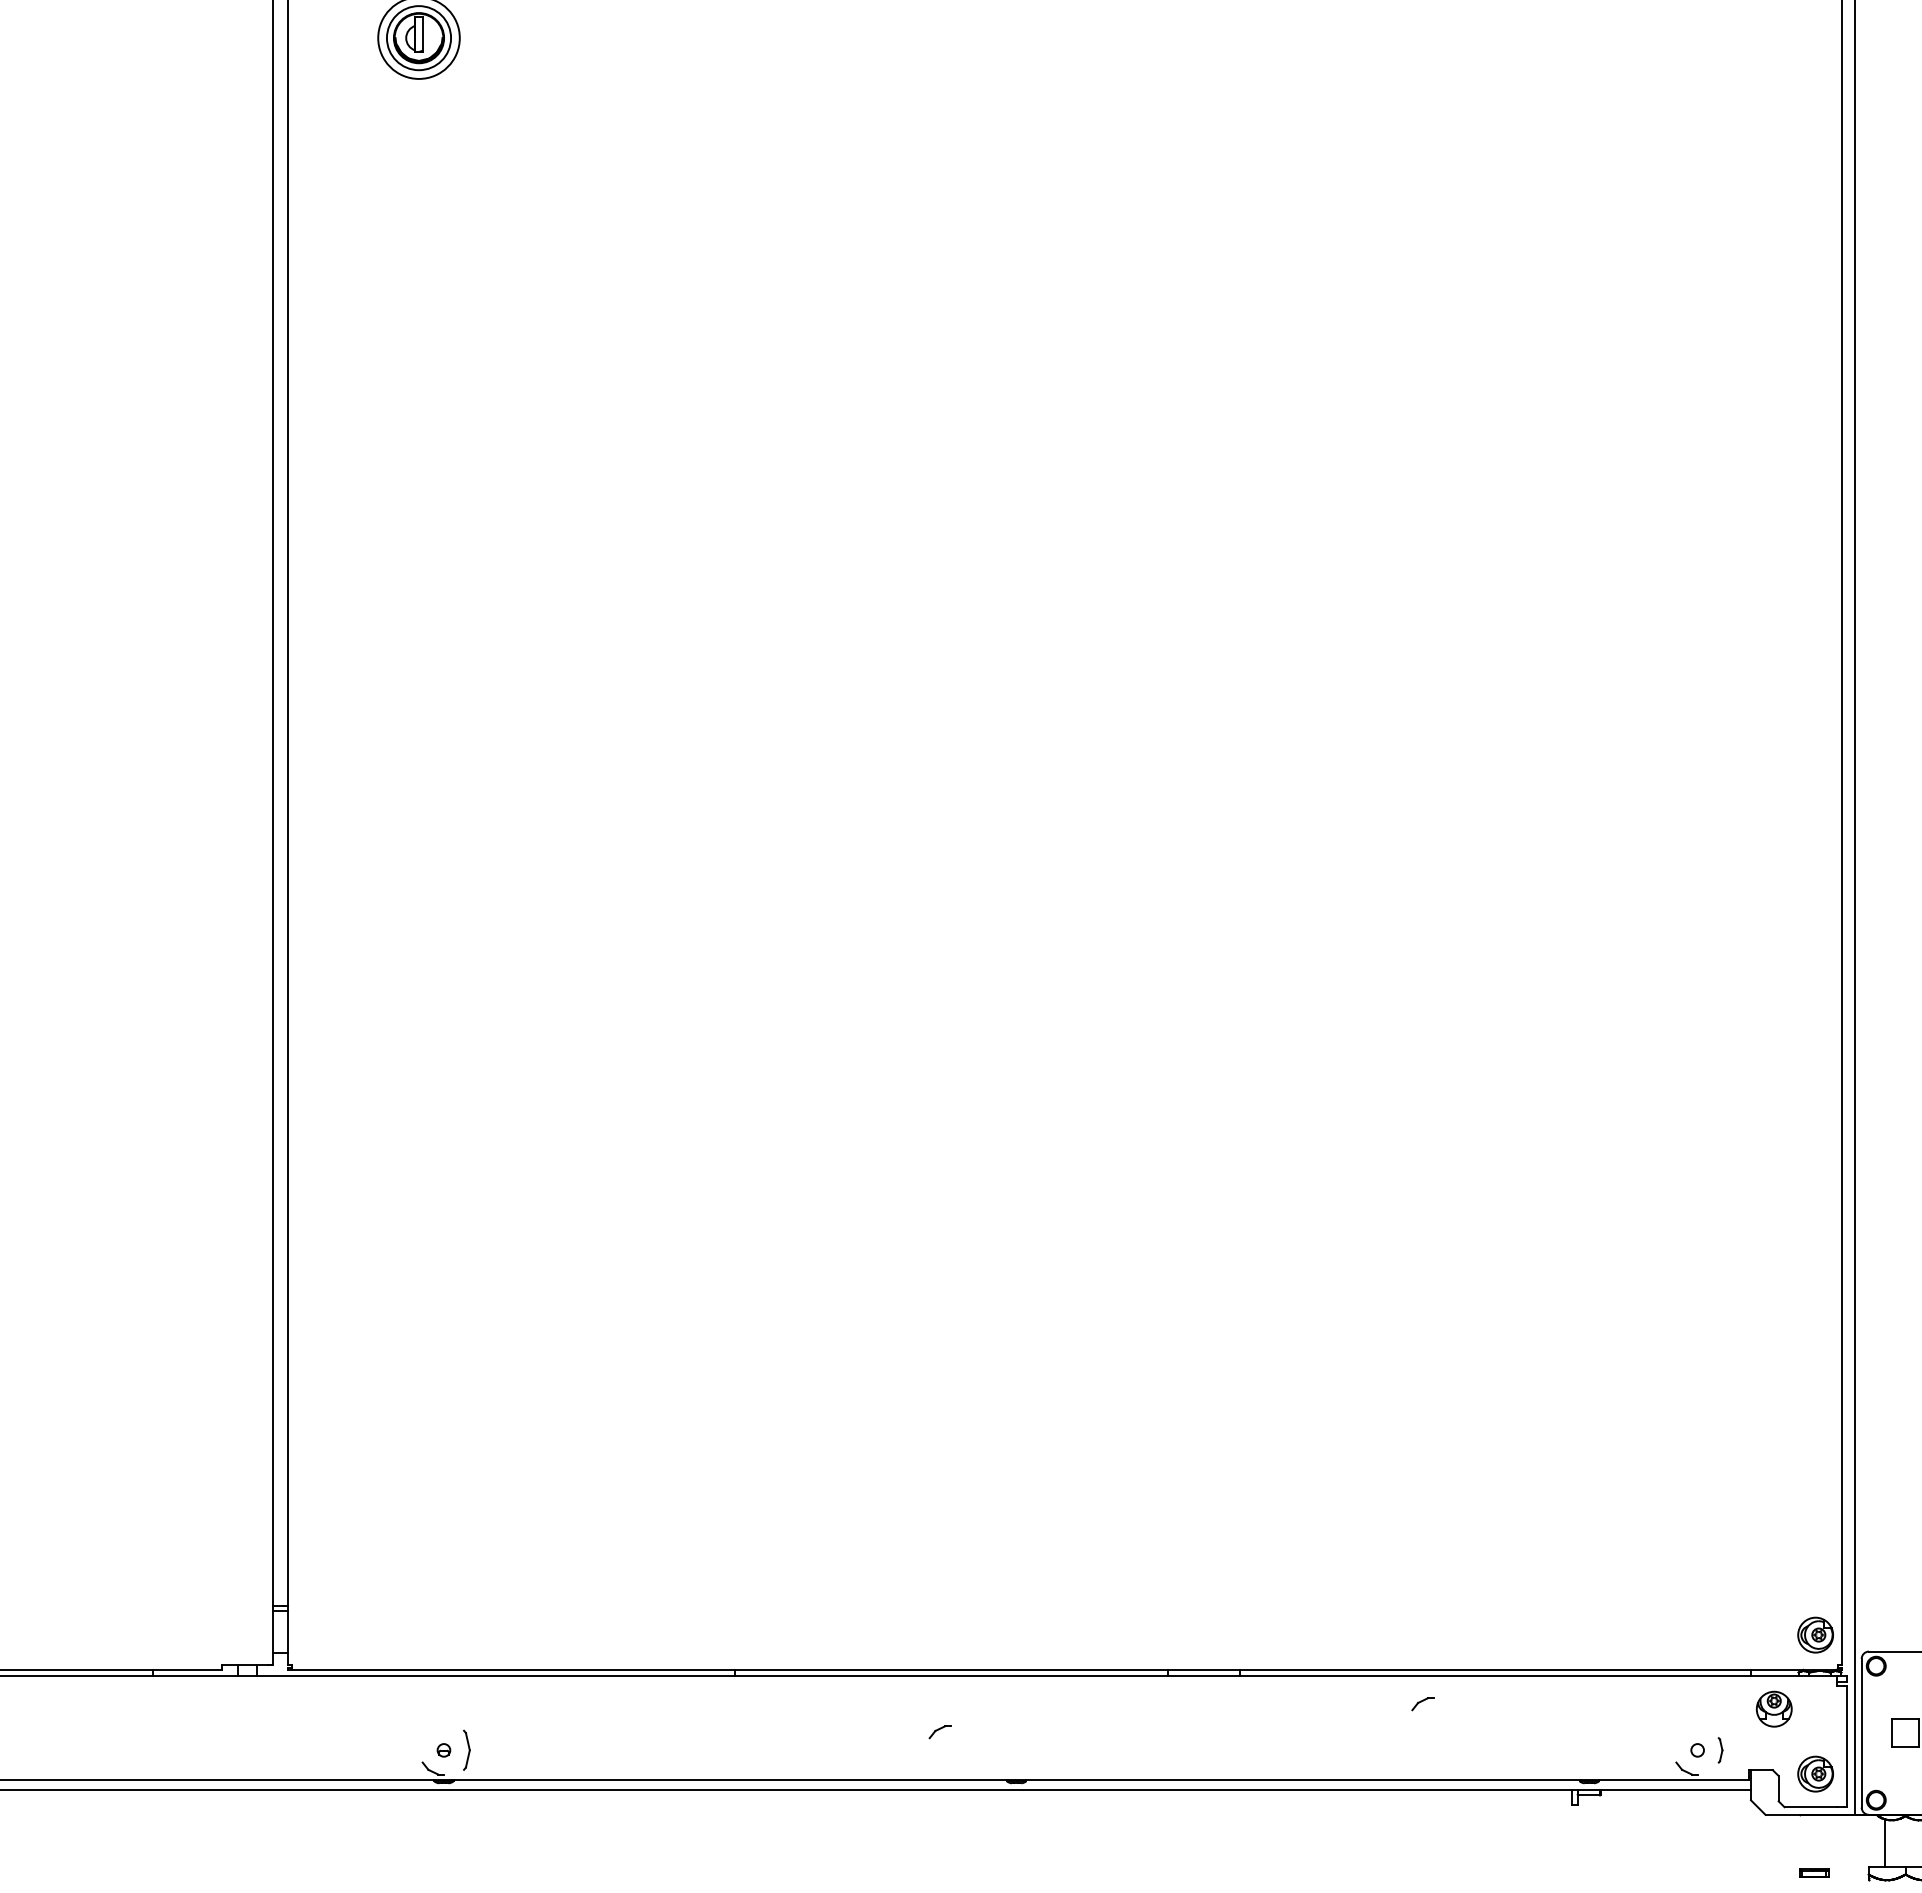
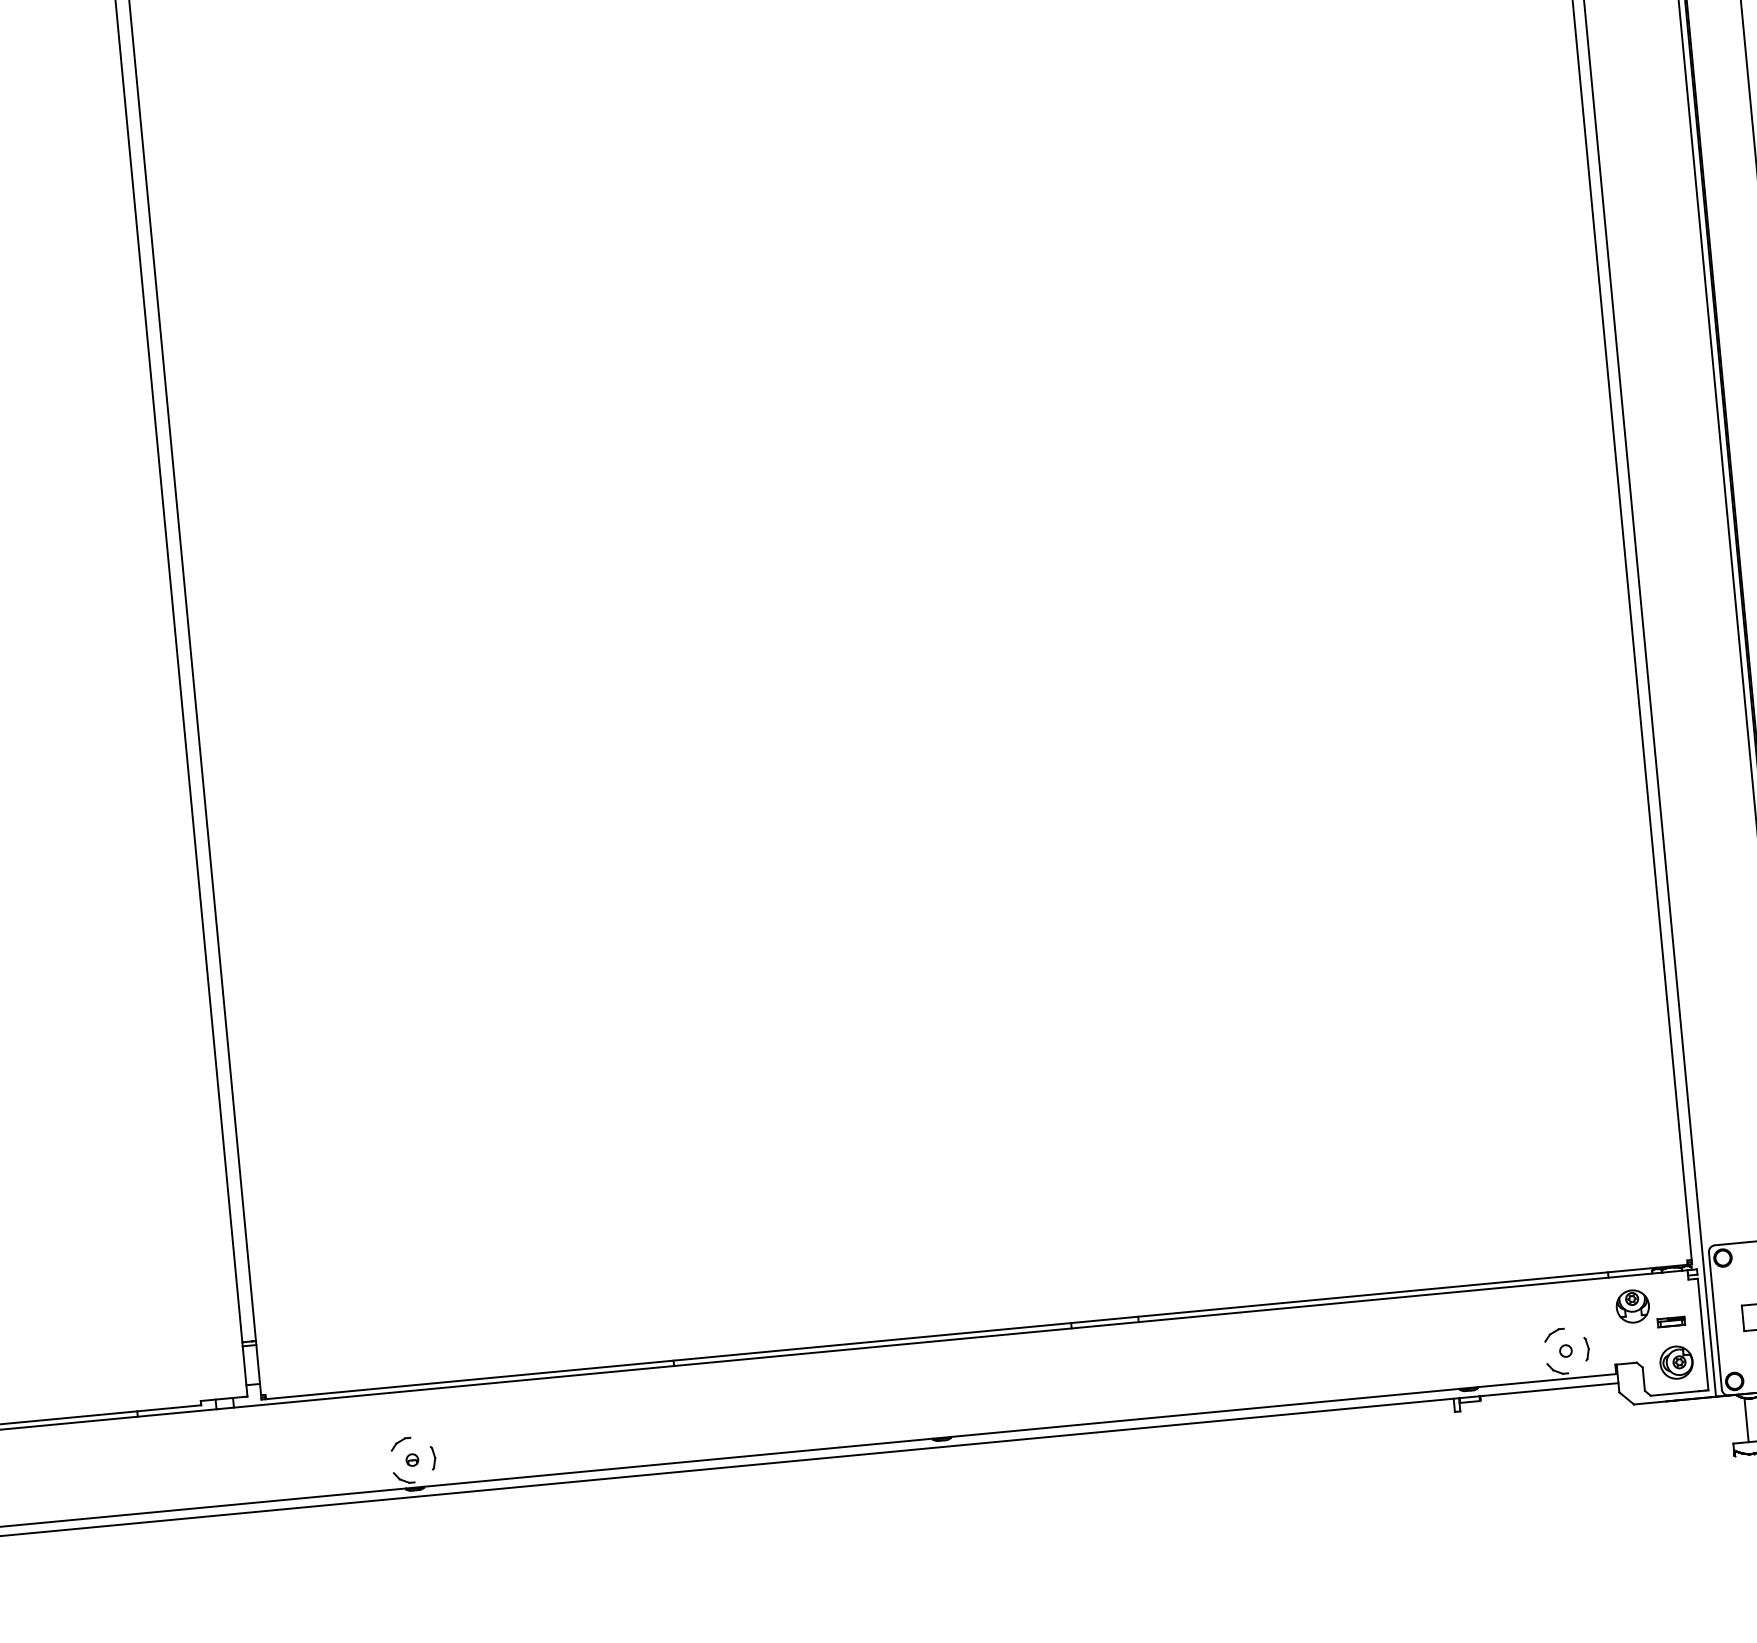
part: (1815, 1634) -> (1664, 1234), removed
part: (1422, 1704) -> (1554, 1335), moved
part: (939, 1732) -> (400, 1444), moved
part: (466, 1750) -> (433, 1458), size x0.62
part: (1814, 1872) -> (1671, 1321), moved

